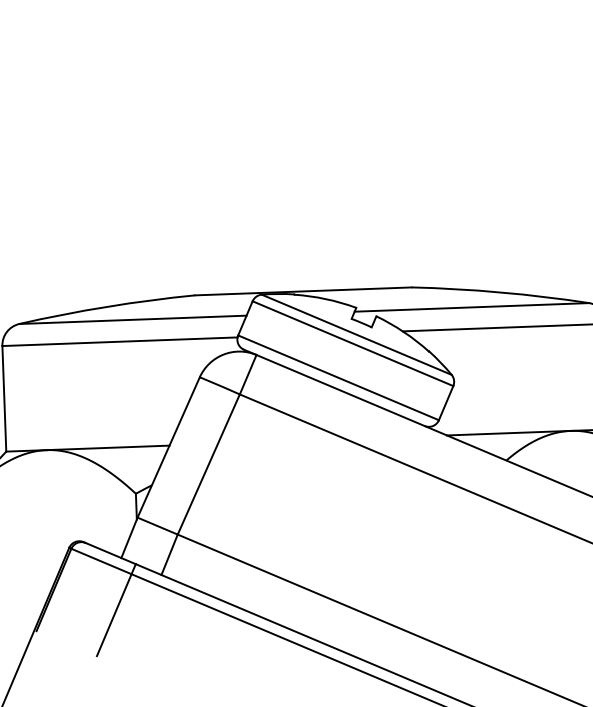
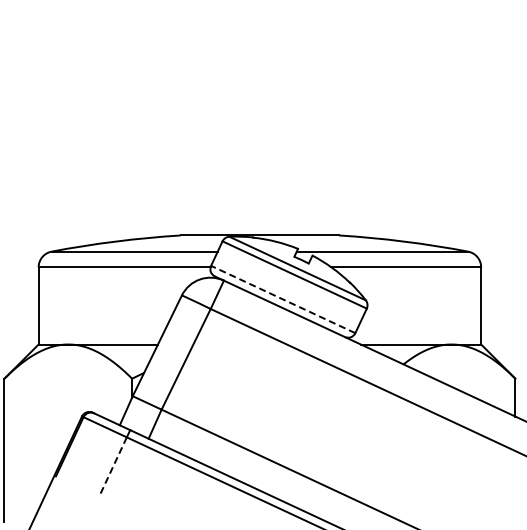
line: (338, 377) -> (283, 299), solid -> dashed
line: (113, 616) -> (112, 467), solid -> dashed

